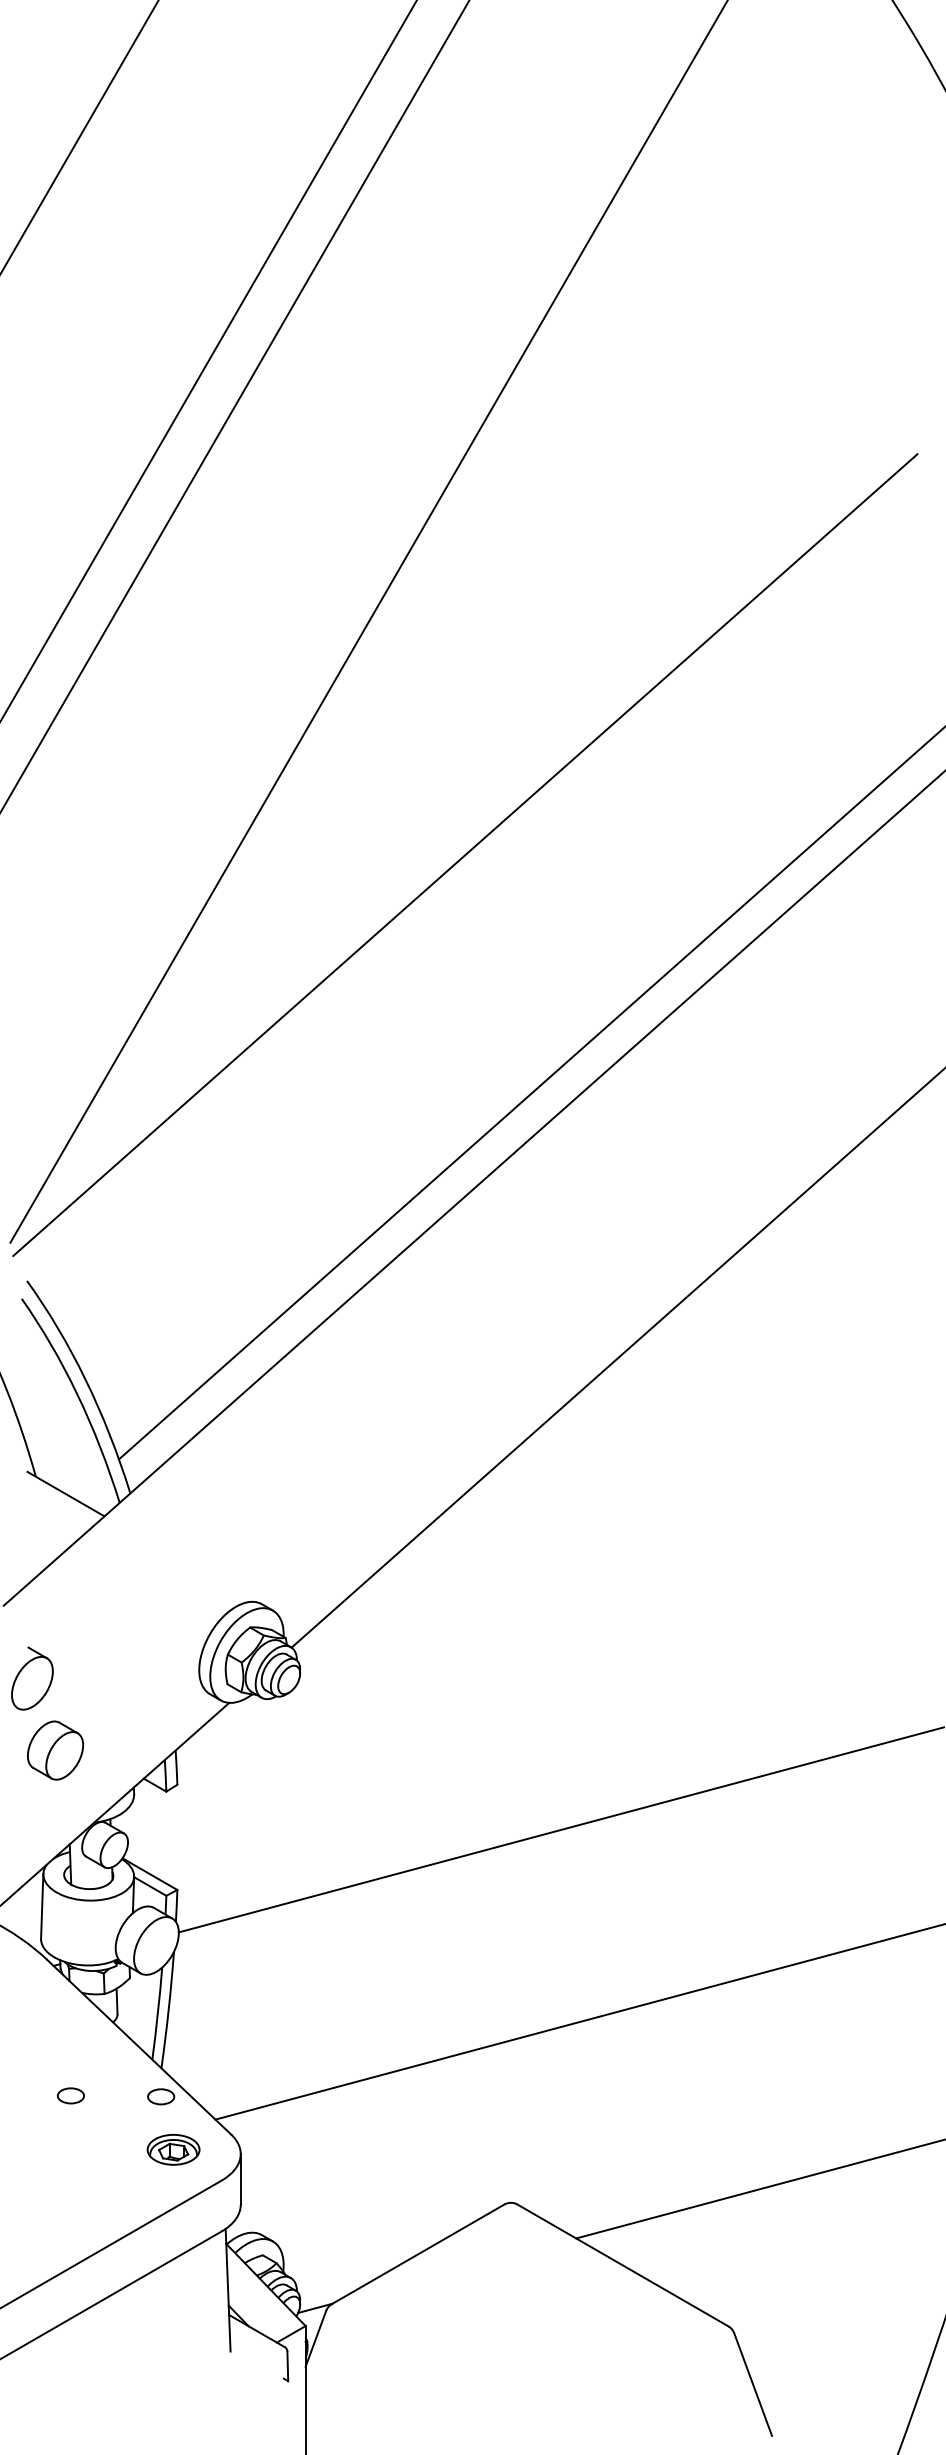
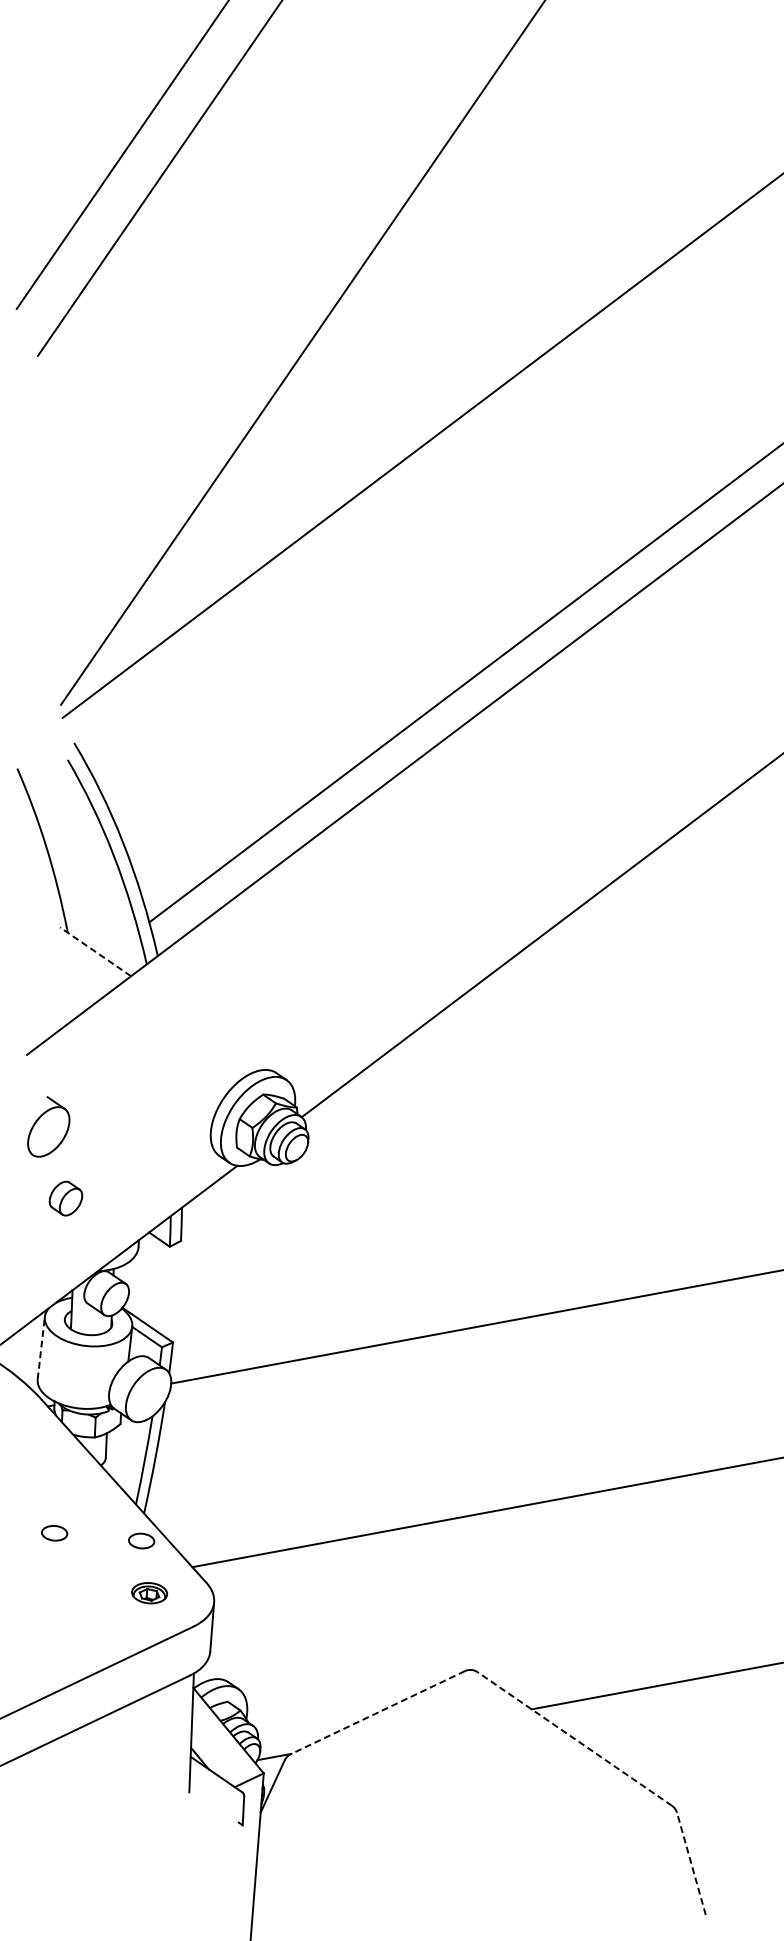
line: (65, 1493) -> (95, 951), solid -> dashed
part: (55, 1750) -> (65, 1198), size x0.6
line: (42, 1905) -> (41, 1347), solid -> dashed
part: (173, 2149) -> (149, 1592), size x0.7
line: (418, 2254) -> (378, 1712), solid -> dashed
line: (622, 2265) -> (574, 1738), solid -> dashed
line: (753, 2384) -> (691, 1863), solid -> dashed

